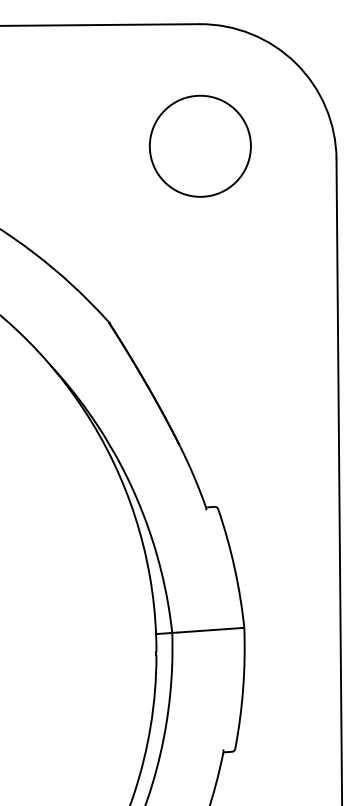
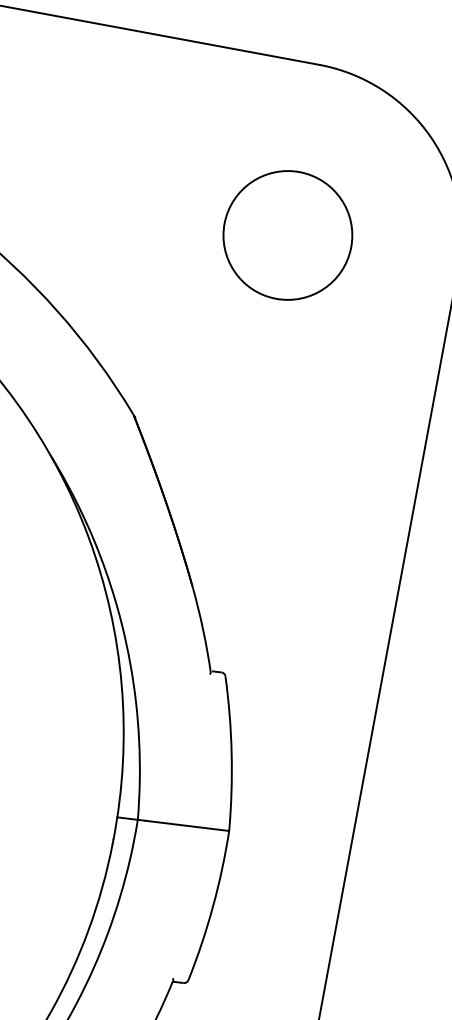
circle: (199, 145) -> (287, 234), moved

